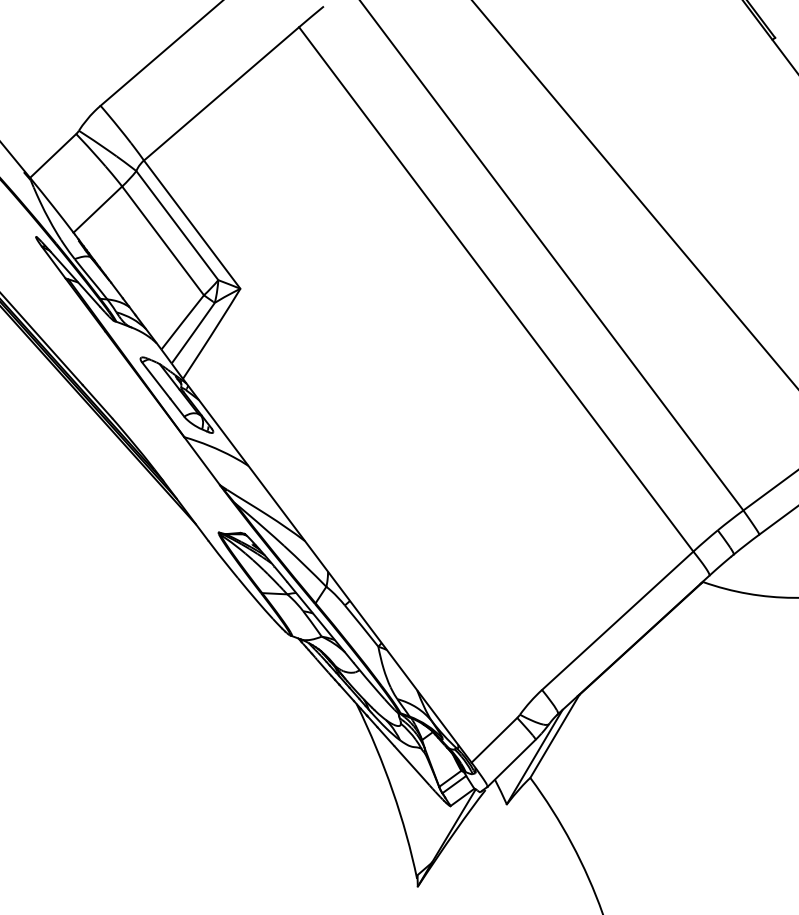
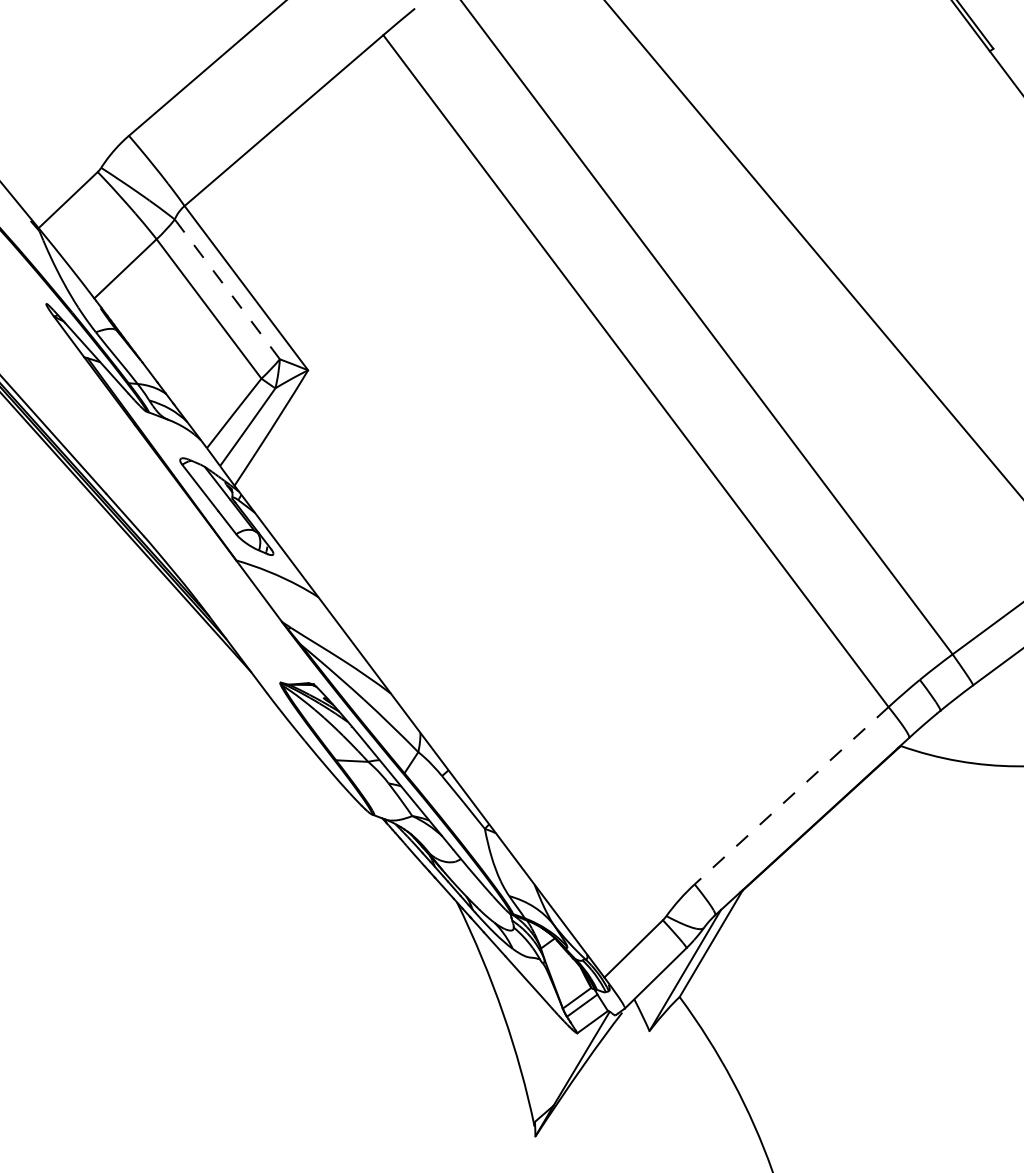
line: (177, 224) -> (227, 288), solid -> dashed
line: (617, 621) -> (791, 796), solid -> dashed

